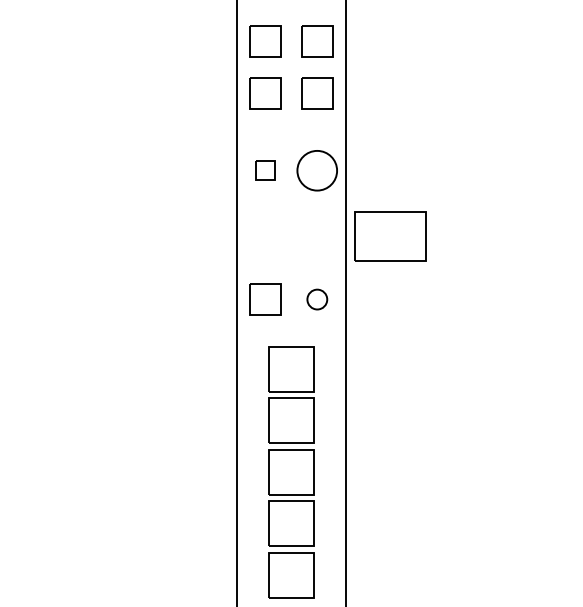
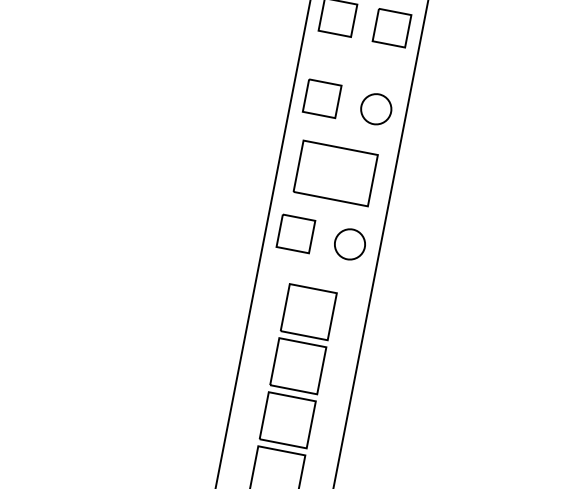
part: (265, 170) -> (322, 98), size x1.67
circle: (317, 170) -> (376, 109), size x0.71
part: (390, 236) -> (335, 172), moved
circle: (317, 299) -> (350, 244), size x1.43

